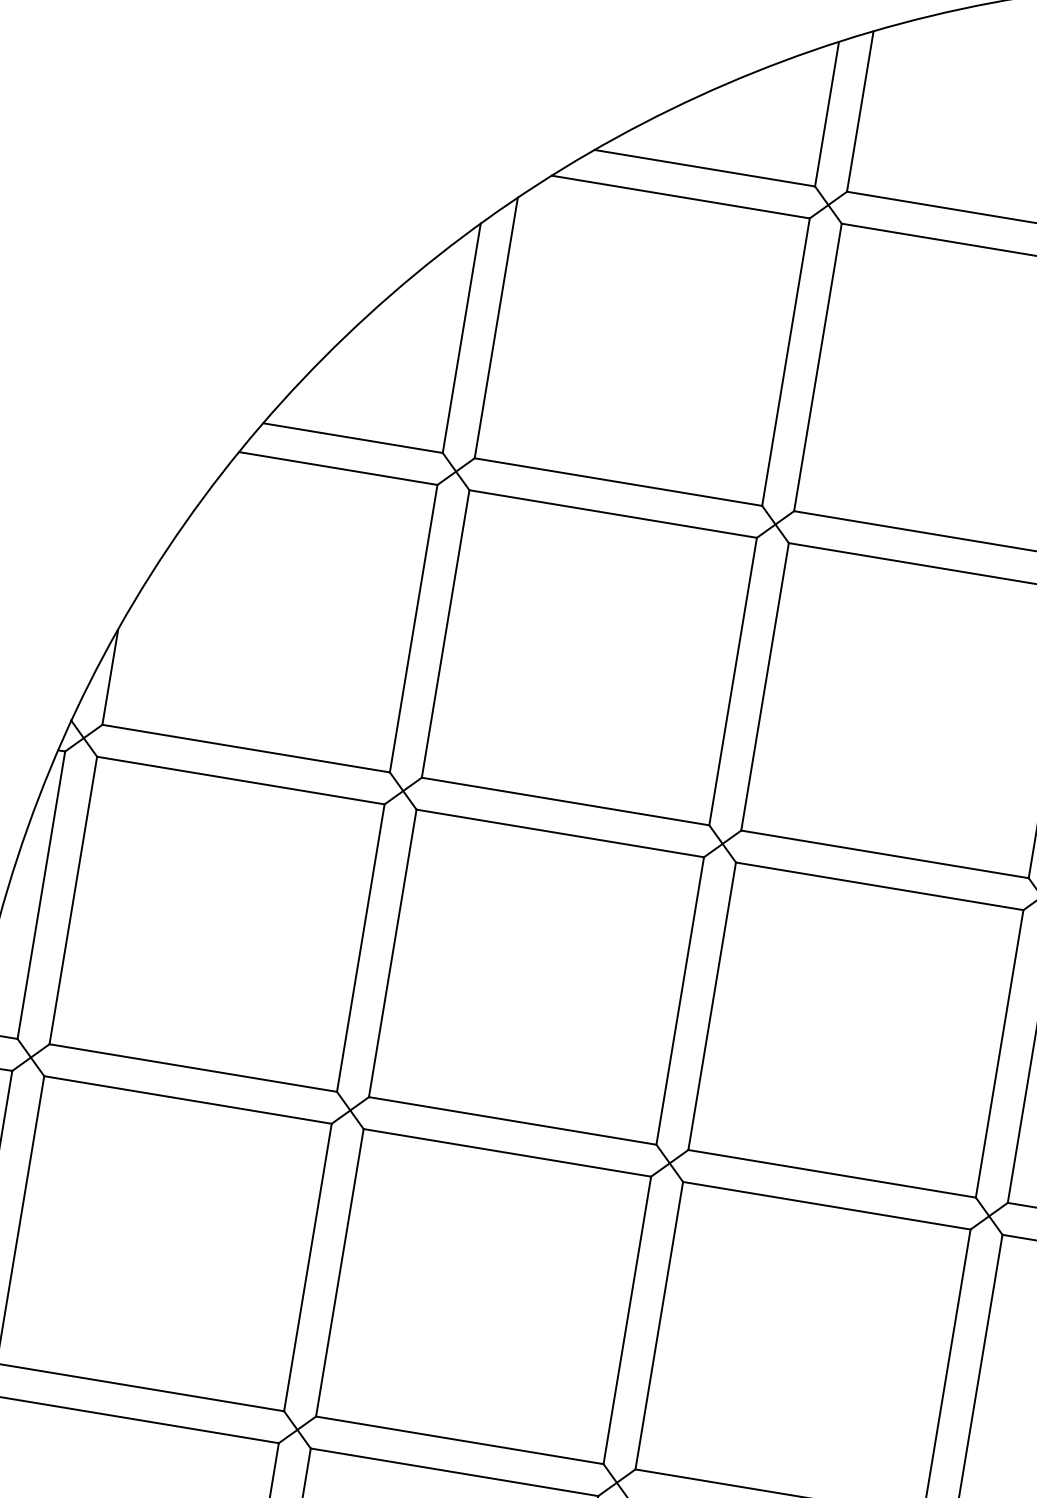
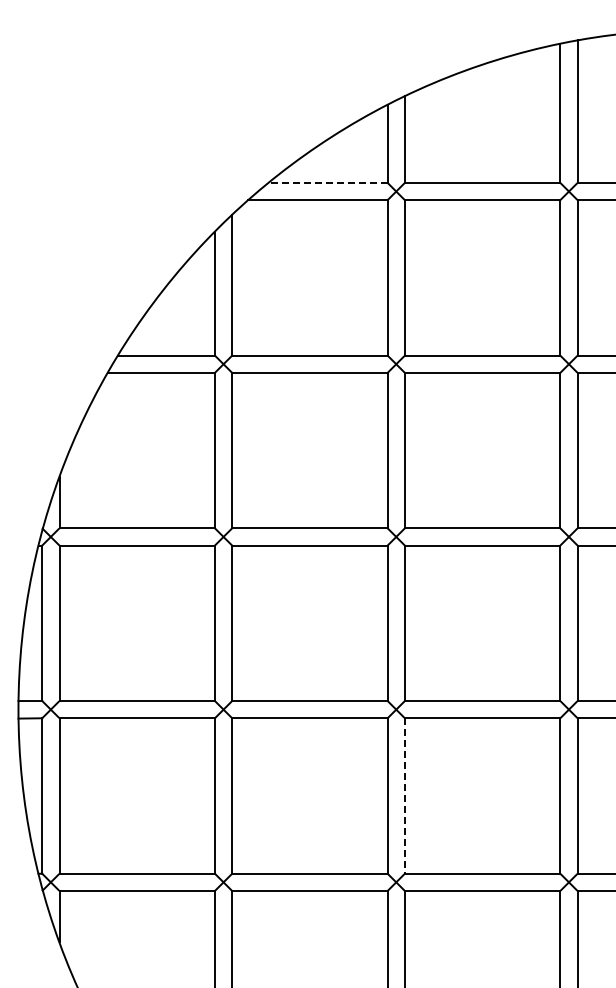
line: (705, 167) -> (328, 182), solid -> dashed
line: (658, 1326) -> (404, 796), solid -> dashed

